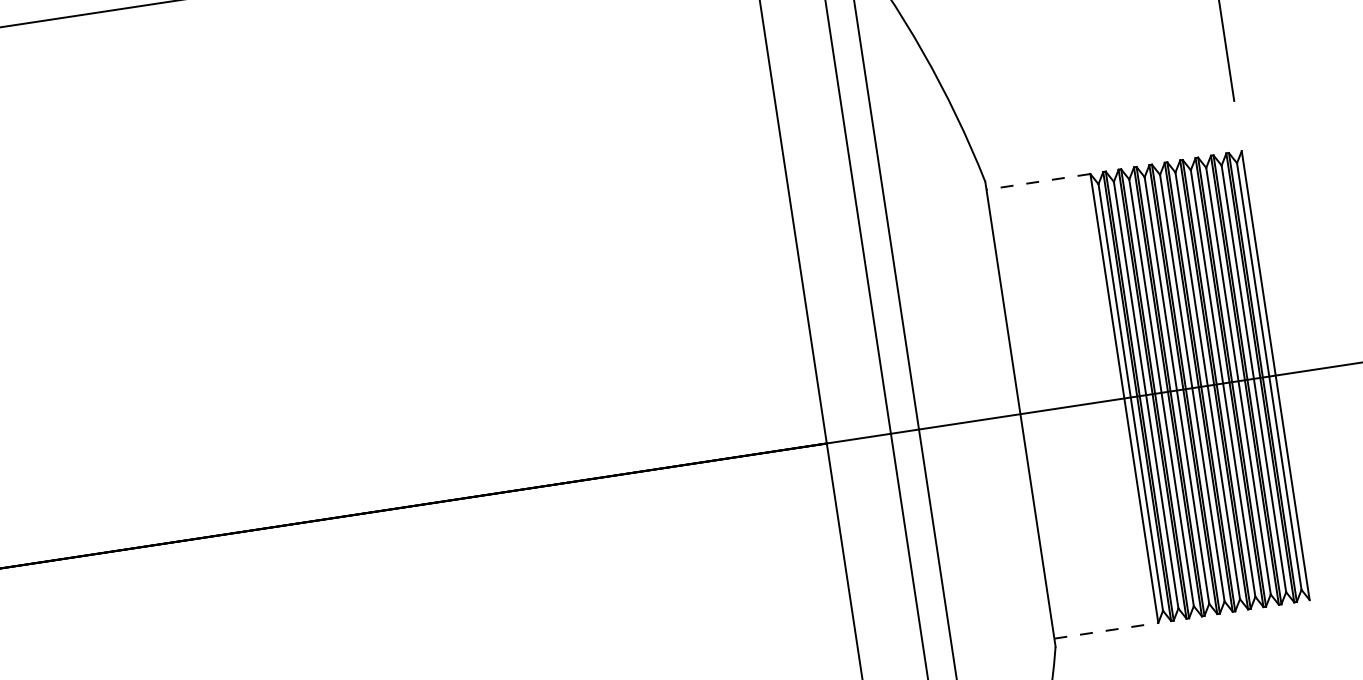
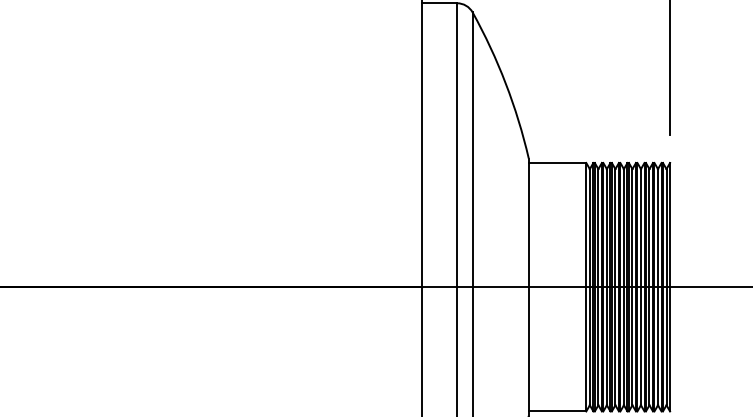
line: (1038, 182) -> (557, 163), dashed -> solid
line: (1106, 630) -> (557, 411), dashed -> solid

